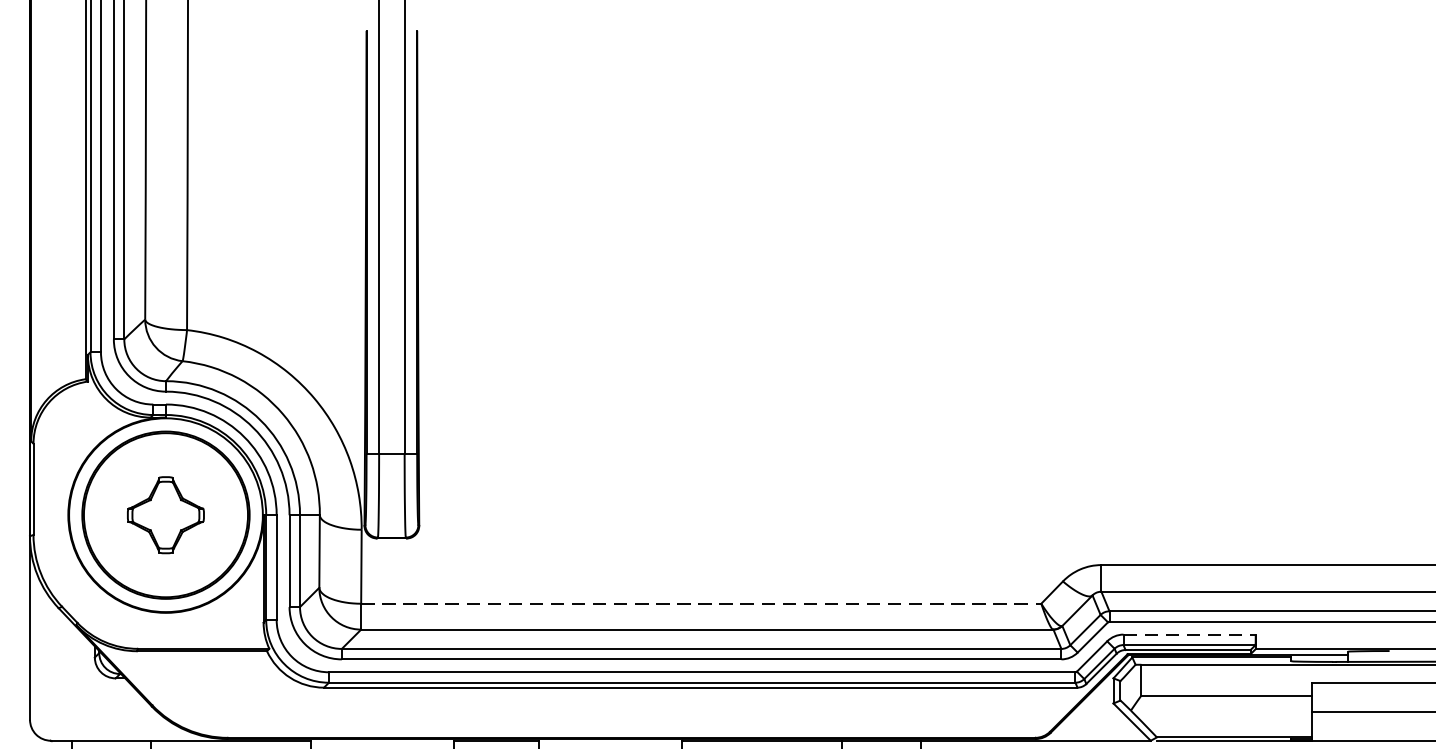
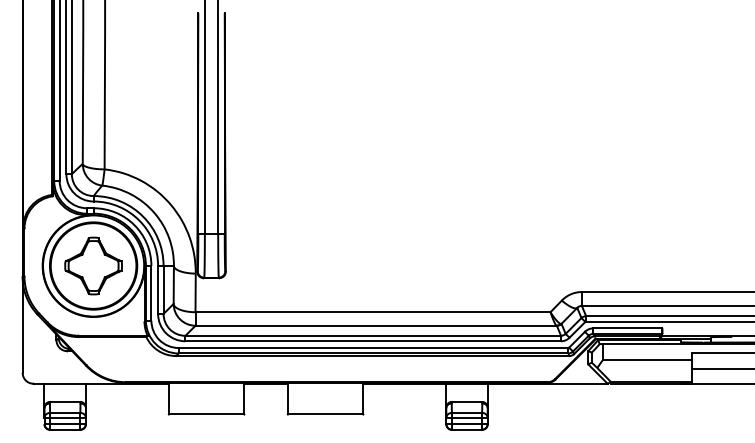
part: (165, 514) -> (93, 265), size x1.43
line: (702, 604) -> (373, 312), dashed -> solid
line: (1188, 634) -> (627, 328), dashed -> solid

